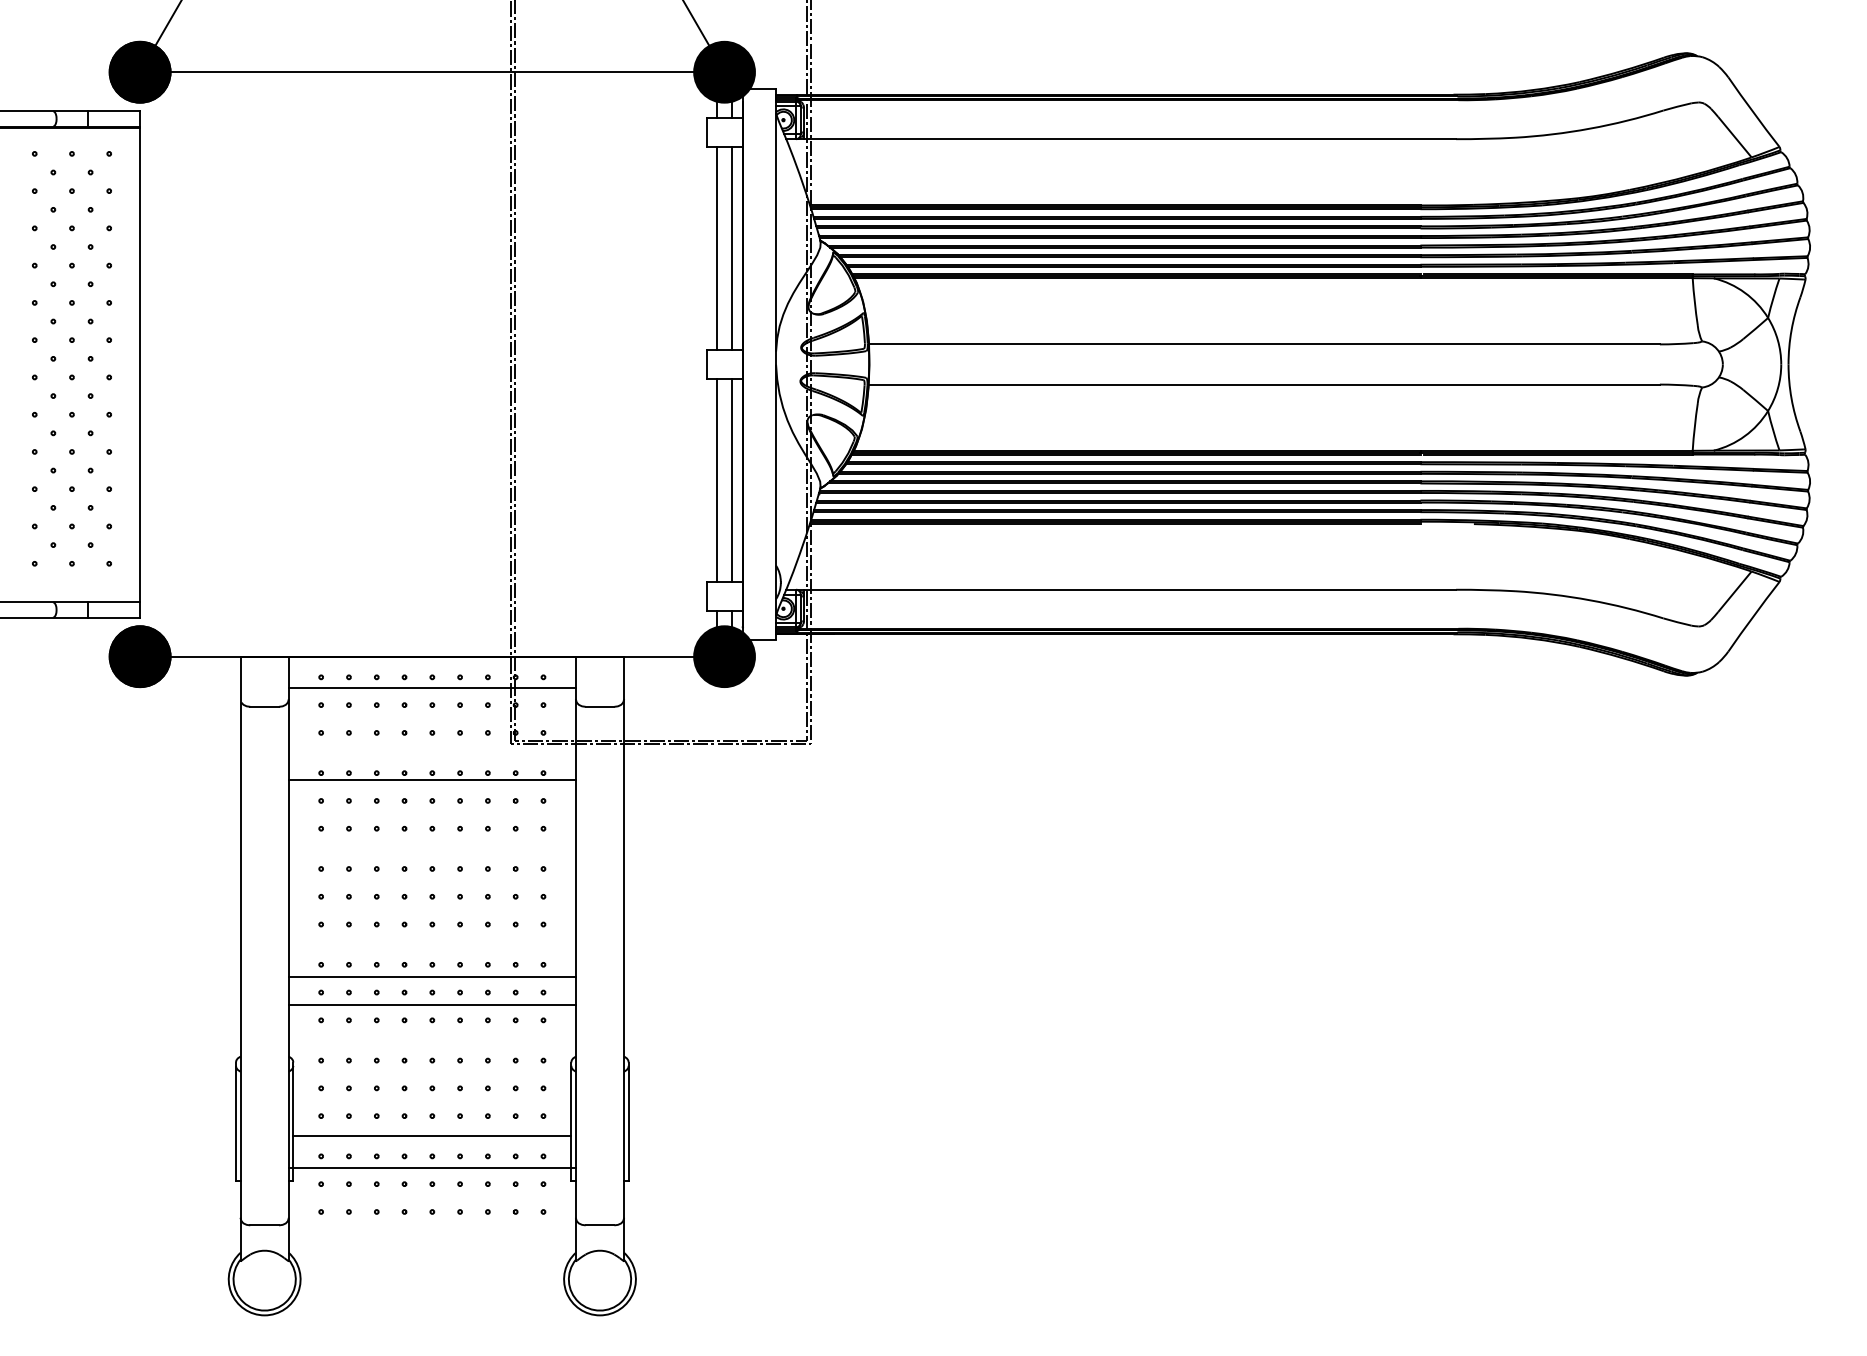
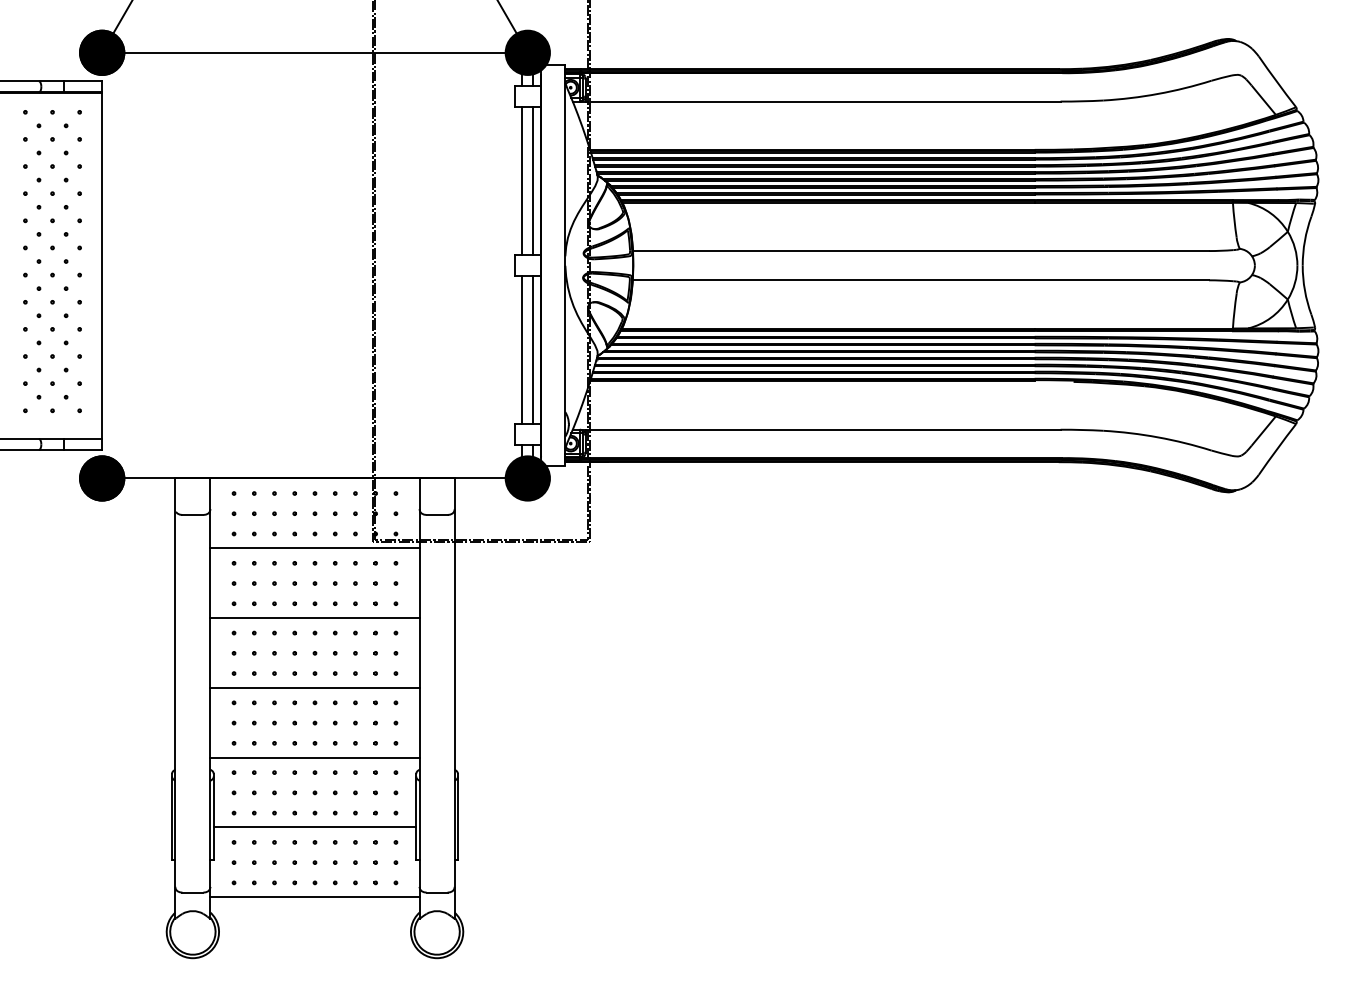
line: (432, 687) -> (315, 548), moved
line: (432, 780) -> (315, 618), moved
line: (432, 976) -> (315, 757), moved
line: (432, 1005) -> (315, 688), moved
line: (432, 1167) -> (315, 897), moved

